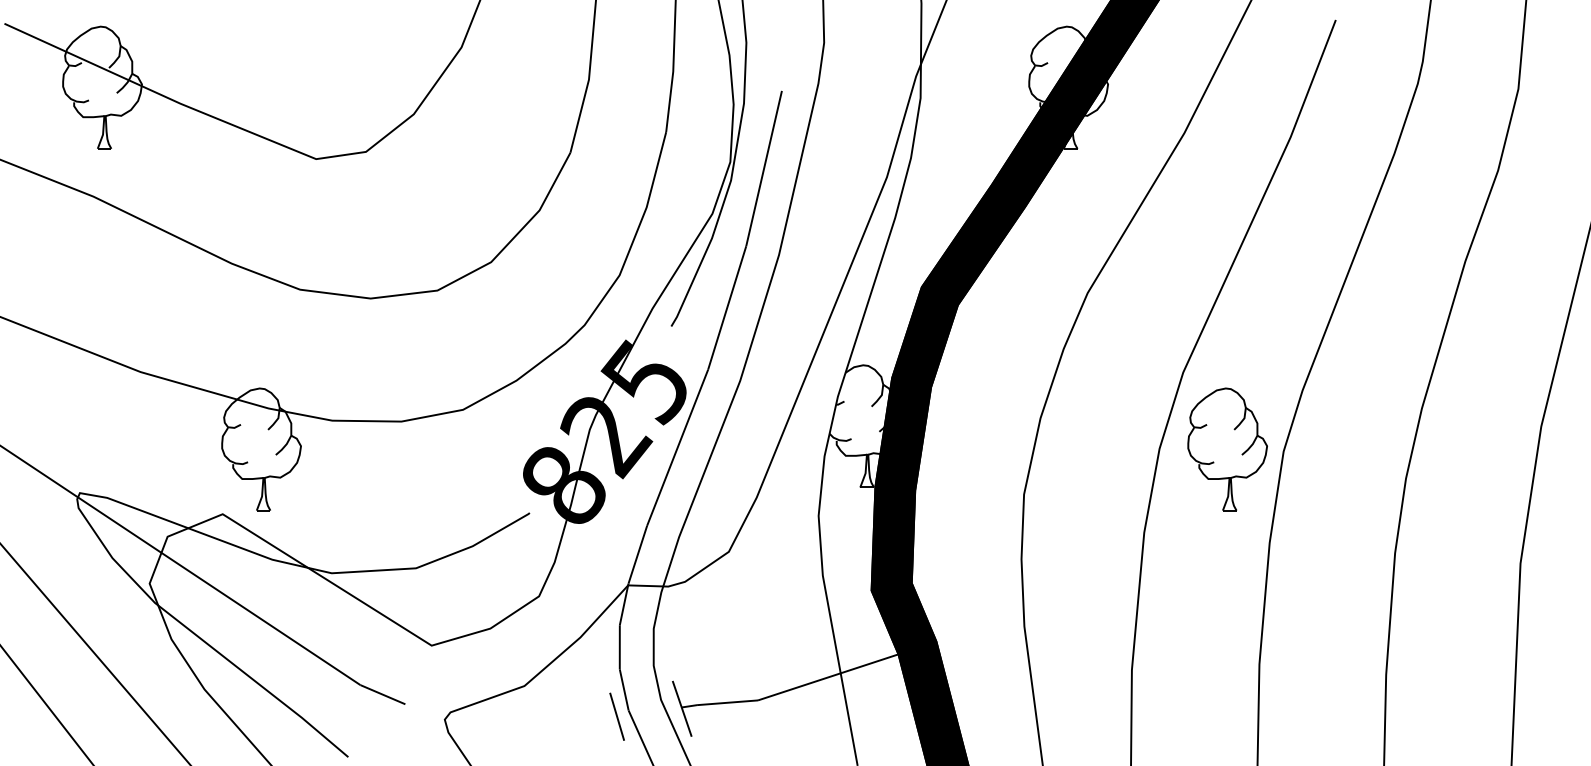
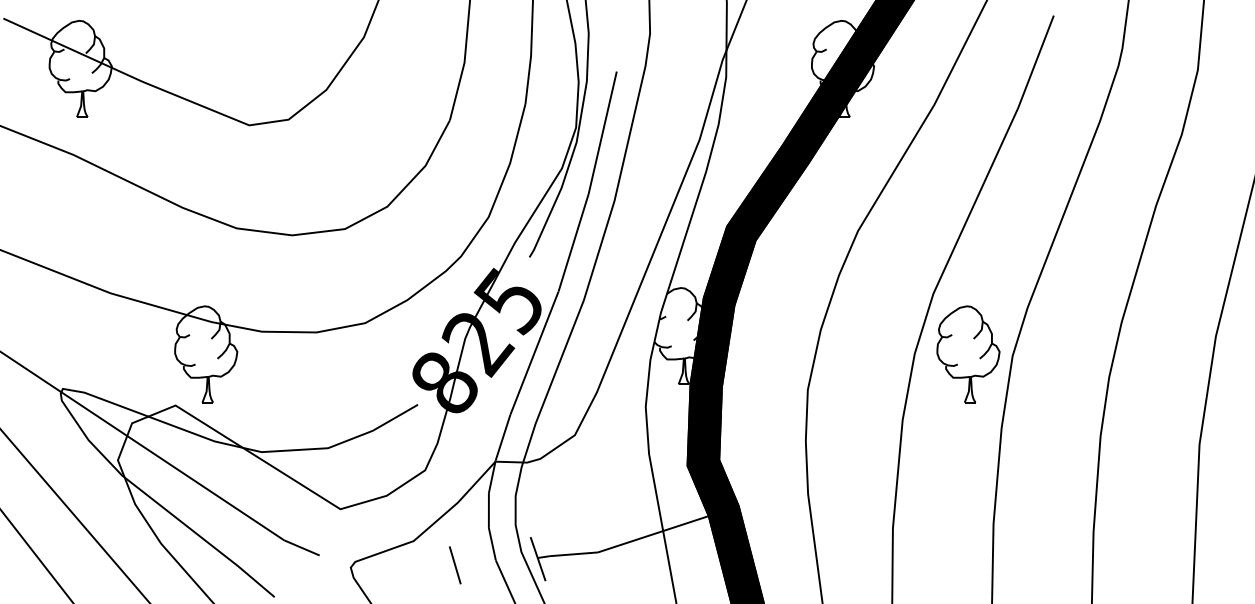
line: (616, 716) -> (454, 565), moved

